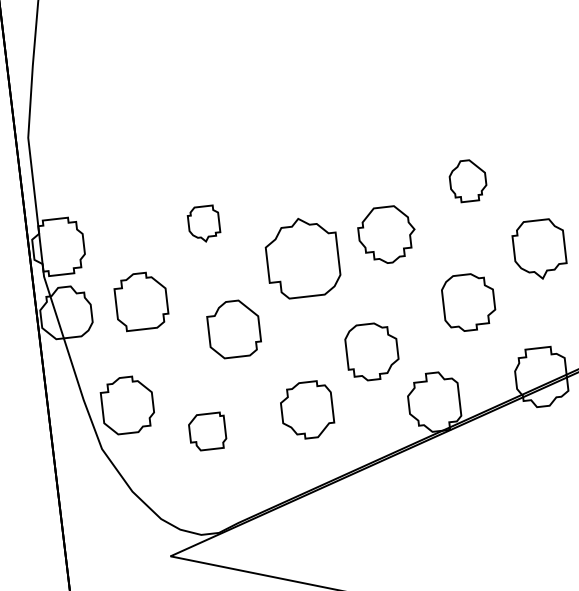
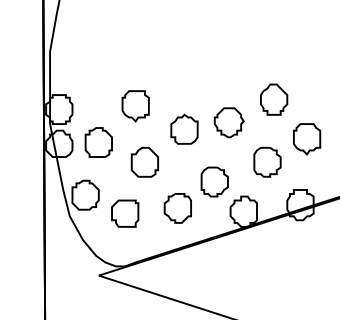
part: (468, 180) -> (274, 99), size x1.43
part: (203, 224) -> (135, 106), size x1.67
part: (302, 255) -> (184, 128), size x0.71
part: (208, 431) -> (125, 213), size x1.43

